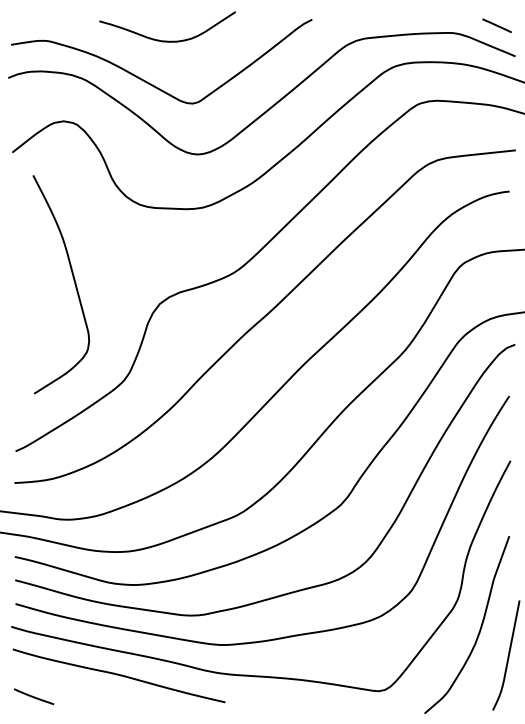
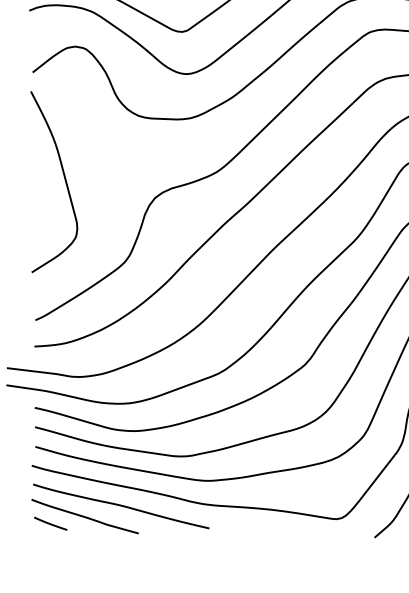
curve: (73, 280) -> (64, 178), moved
curve: (75, 688) -> (85, 516), added

